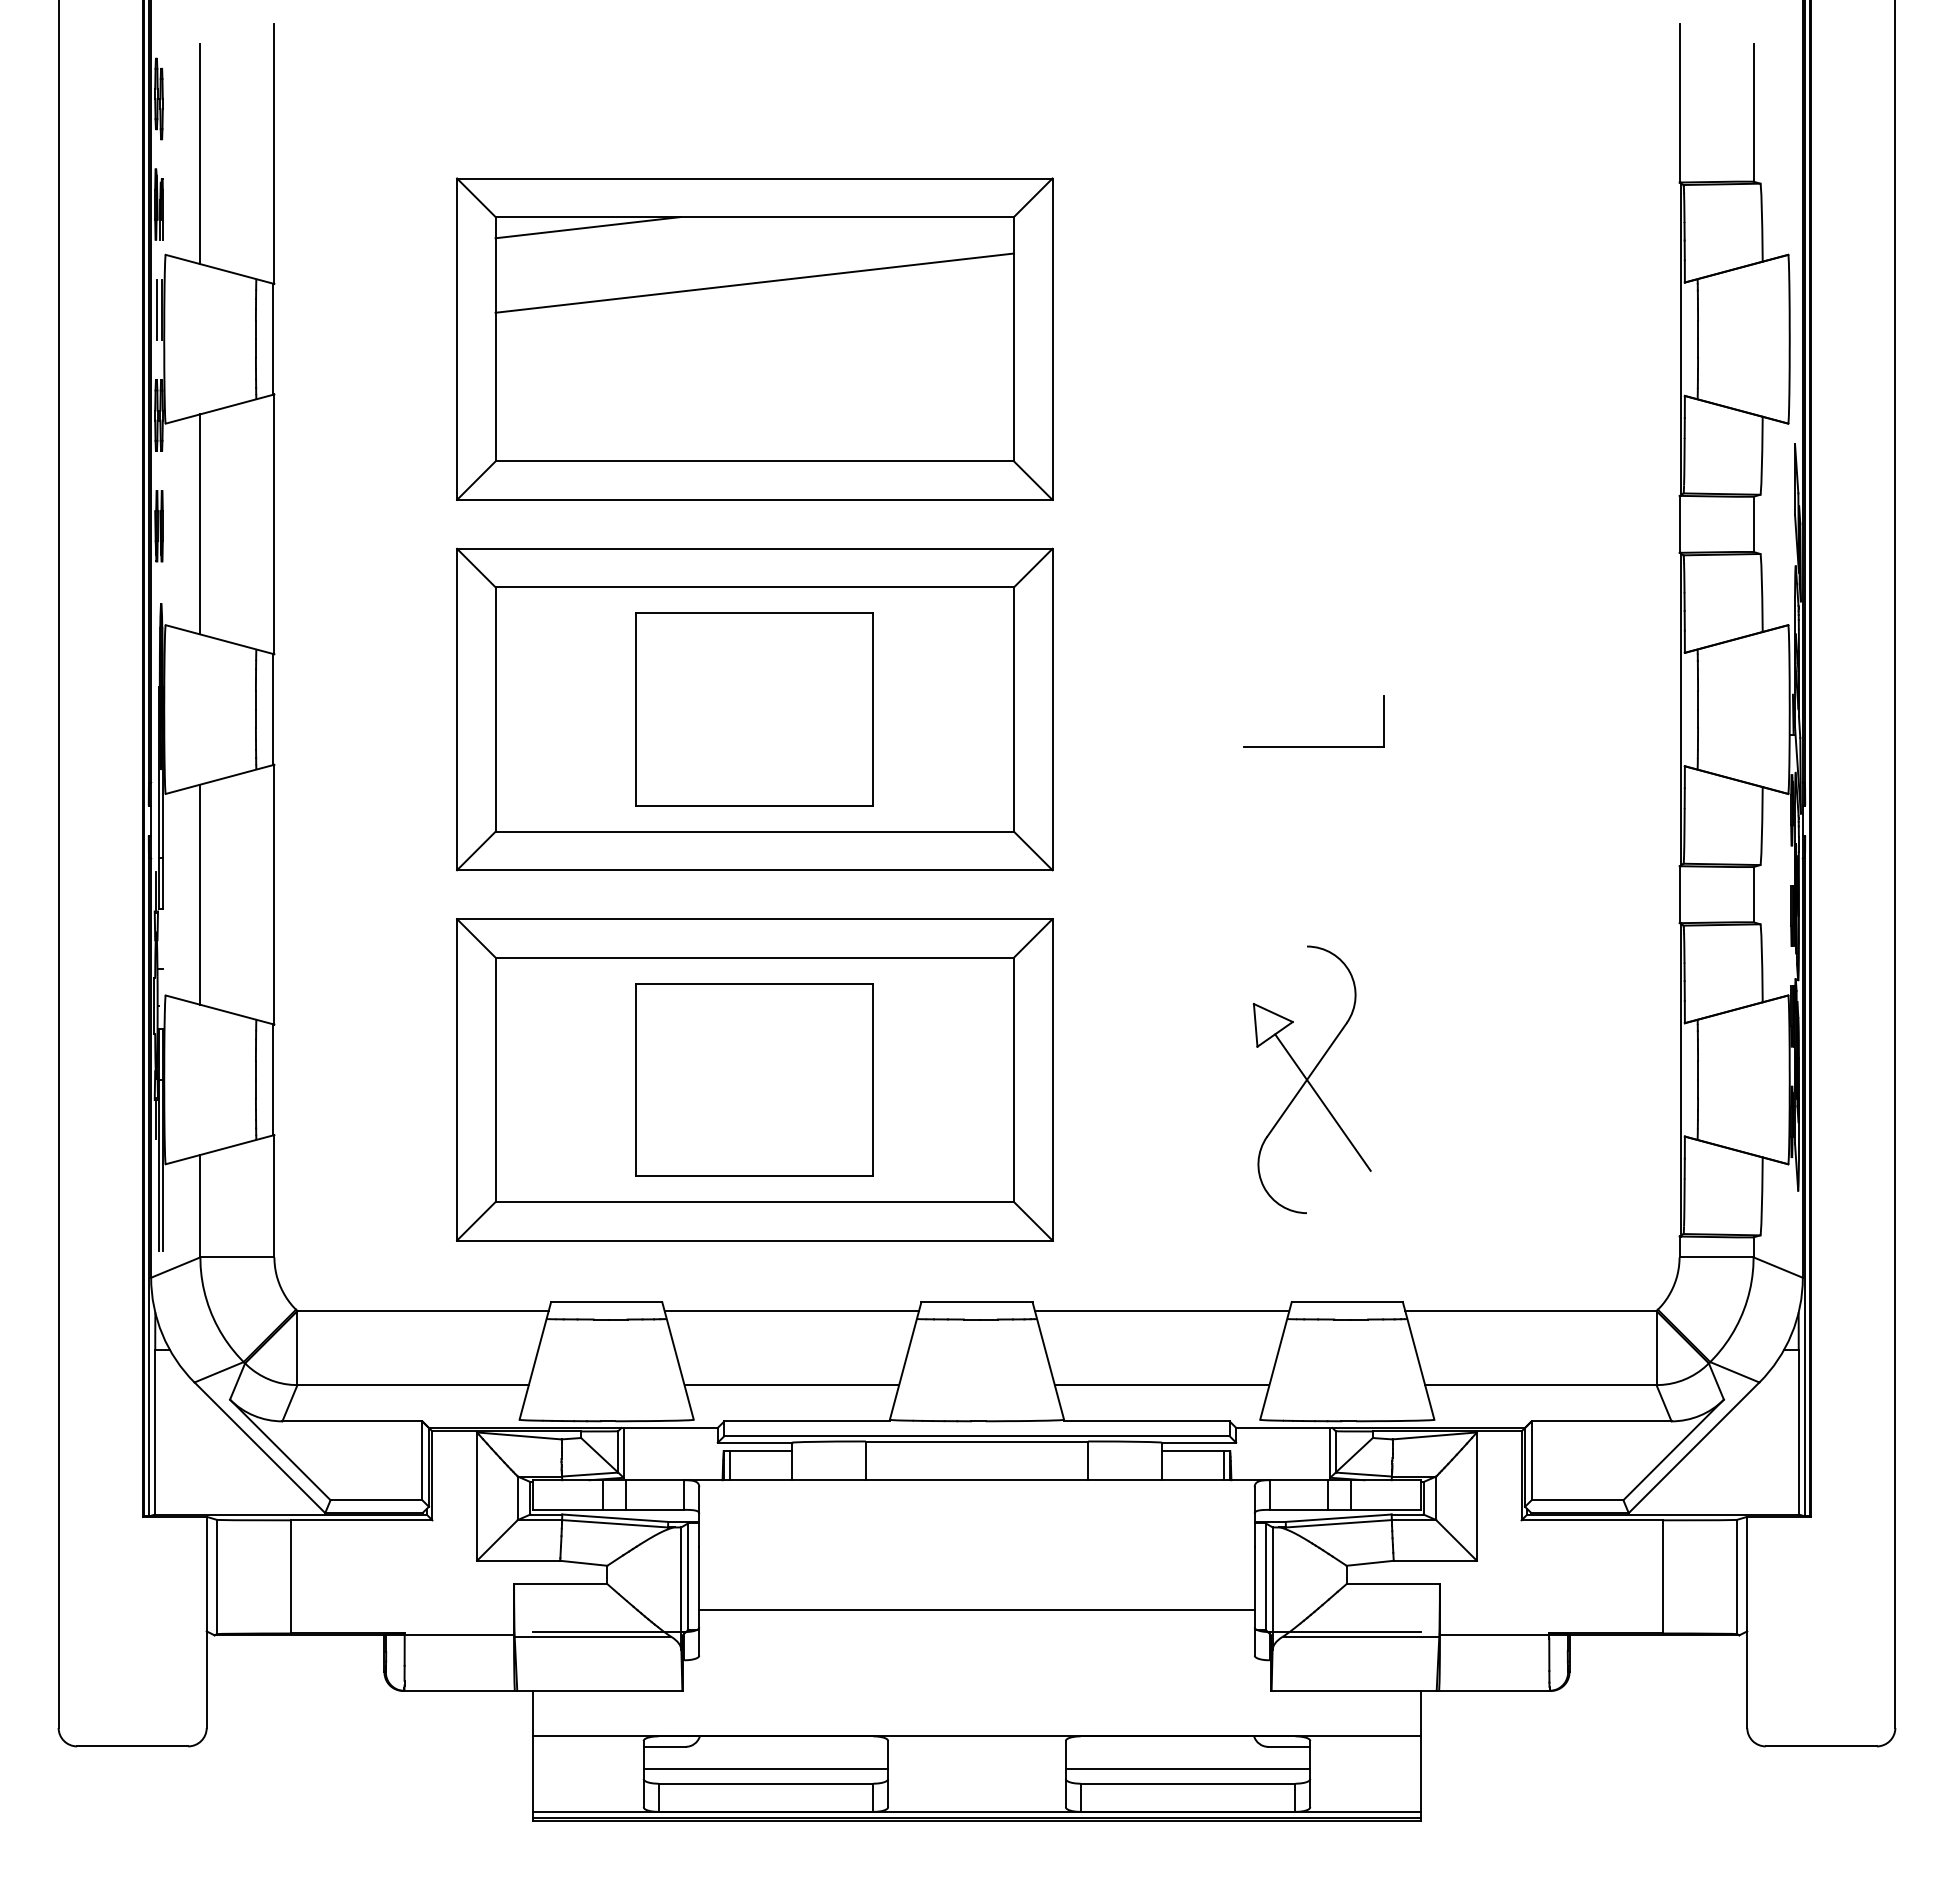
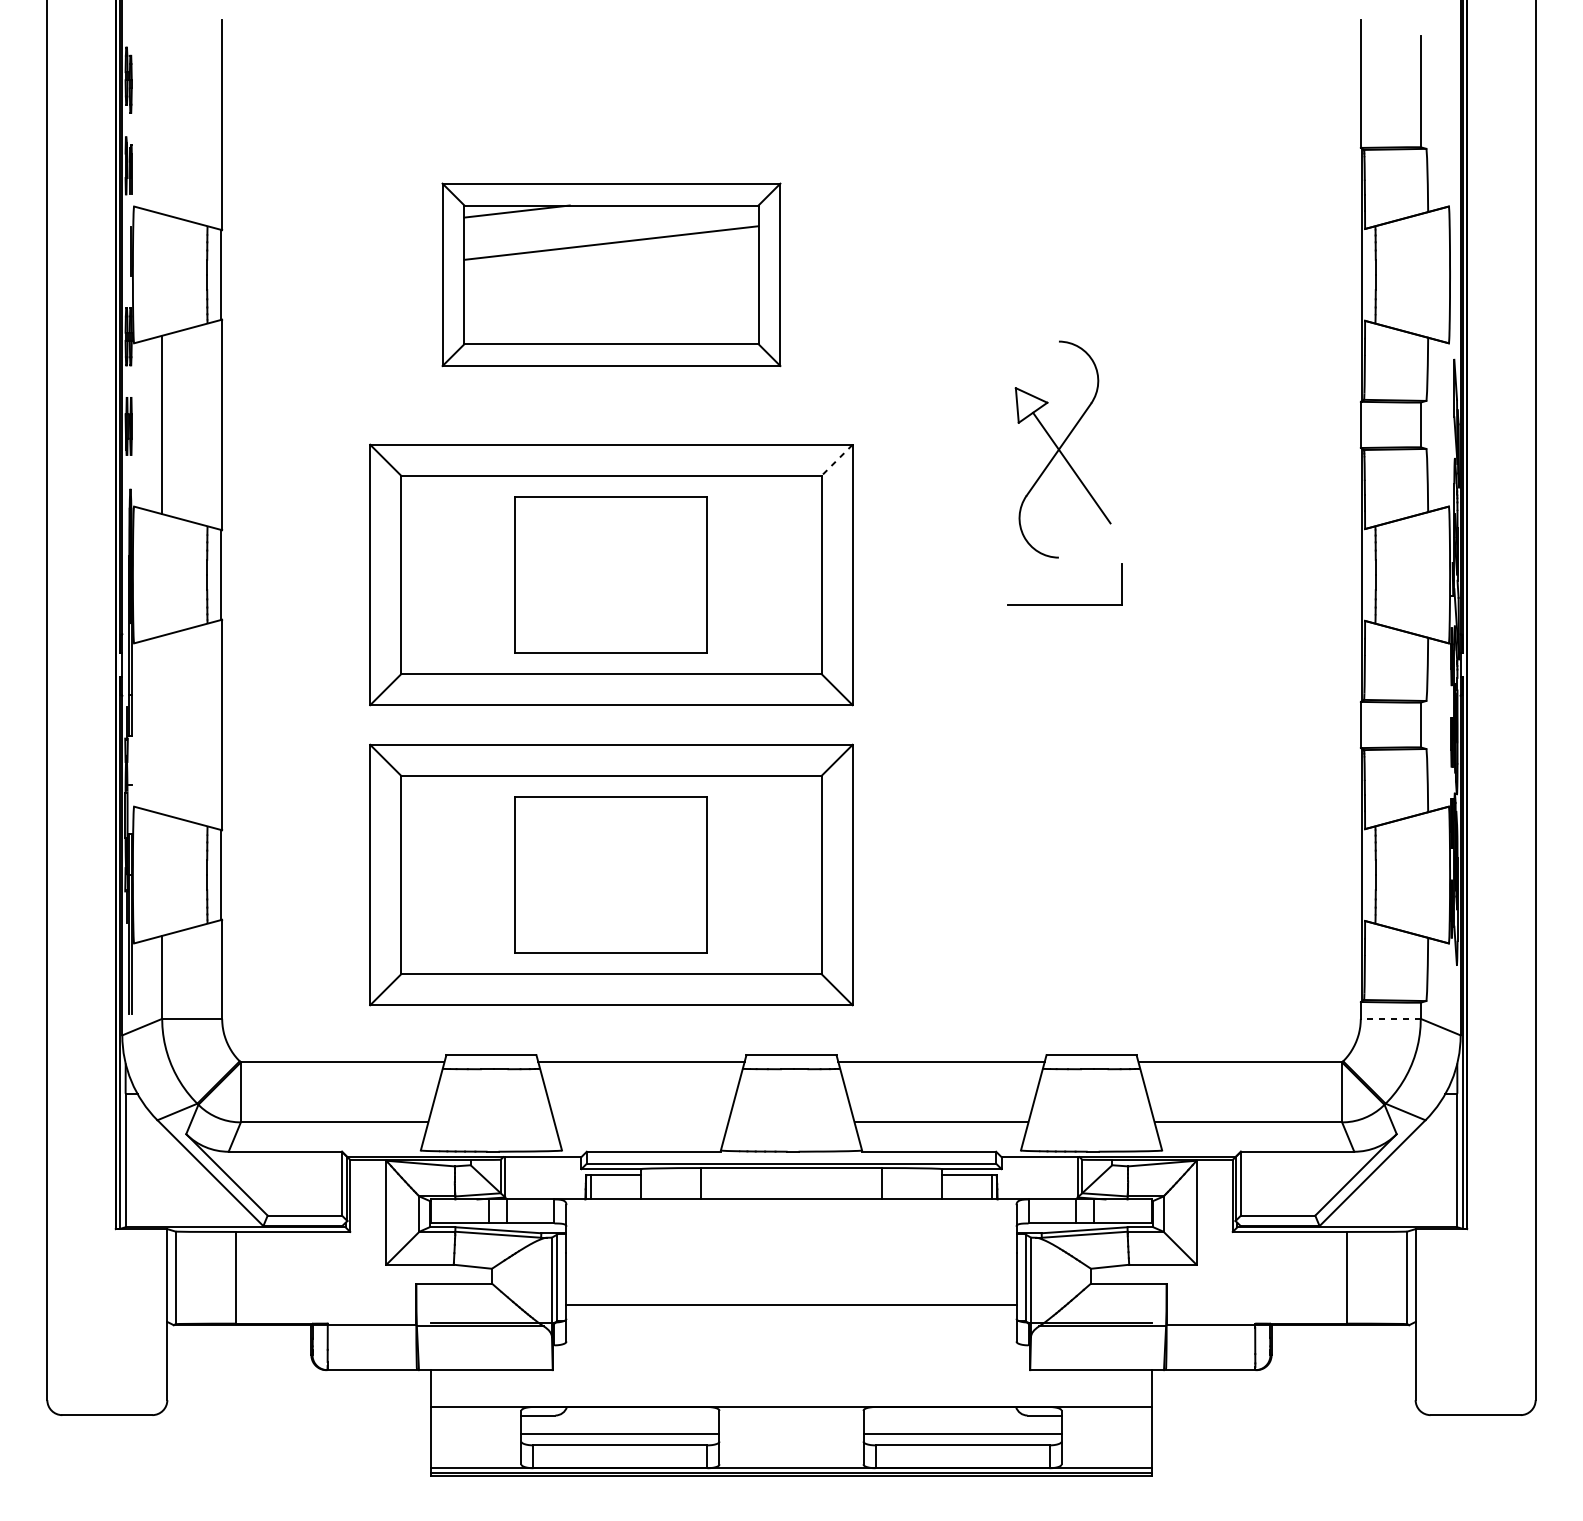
line: (200, 154) -> (162, 125), removed
line: (156, 309) -> (126, 250), removed
part: (754, 338) -> (611, 274), size x0.7
line: (1032, 568) -> (836, 460), solid -> dashed
line: (200, 894) -> (162, 724), removed
part: (1311, 1079) -> (1062, 449), moved
line: (1716, 1257) -> (1390, 1018), solid -> dashed
line: (791, 1385) -> (641, 1122), removed

